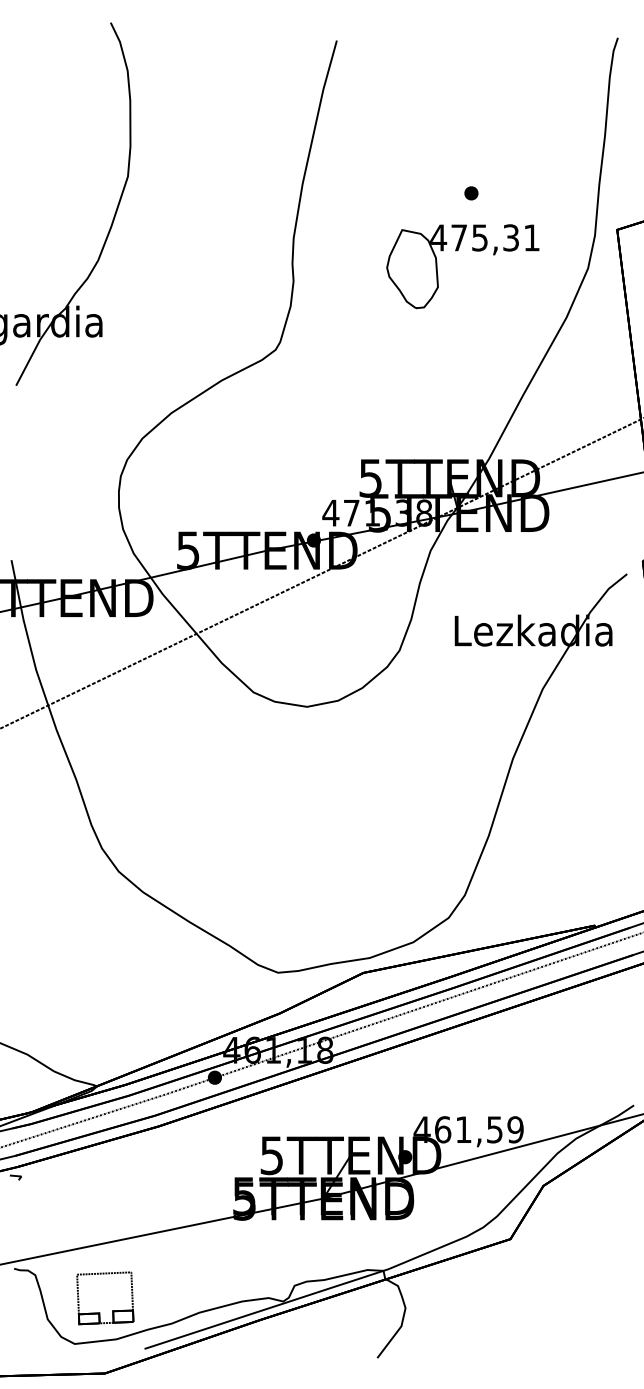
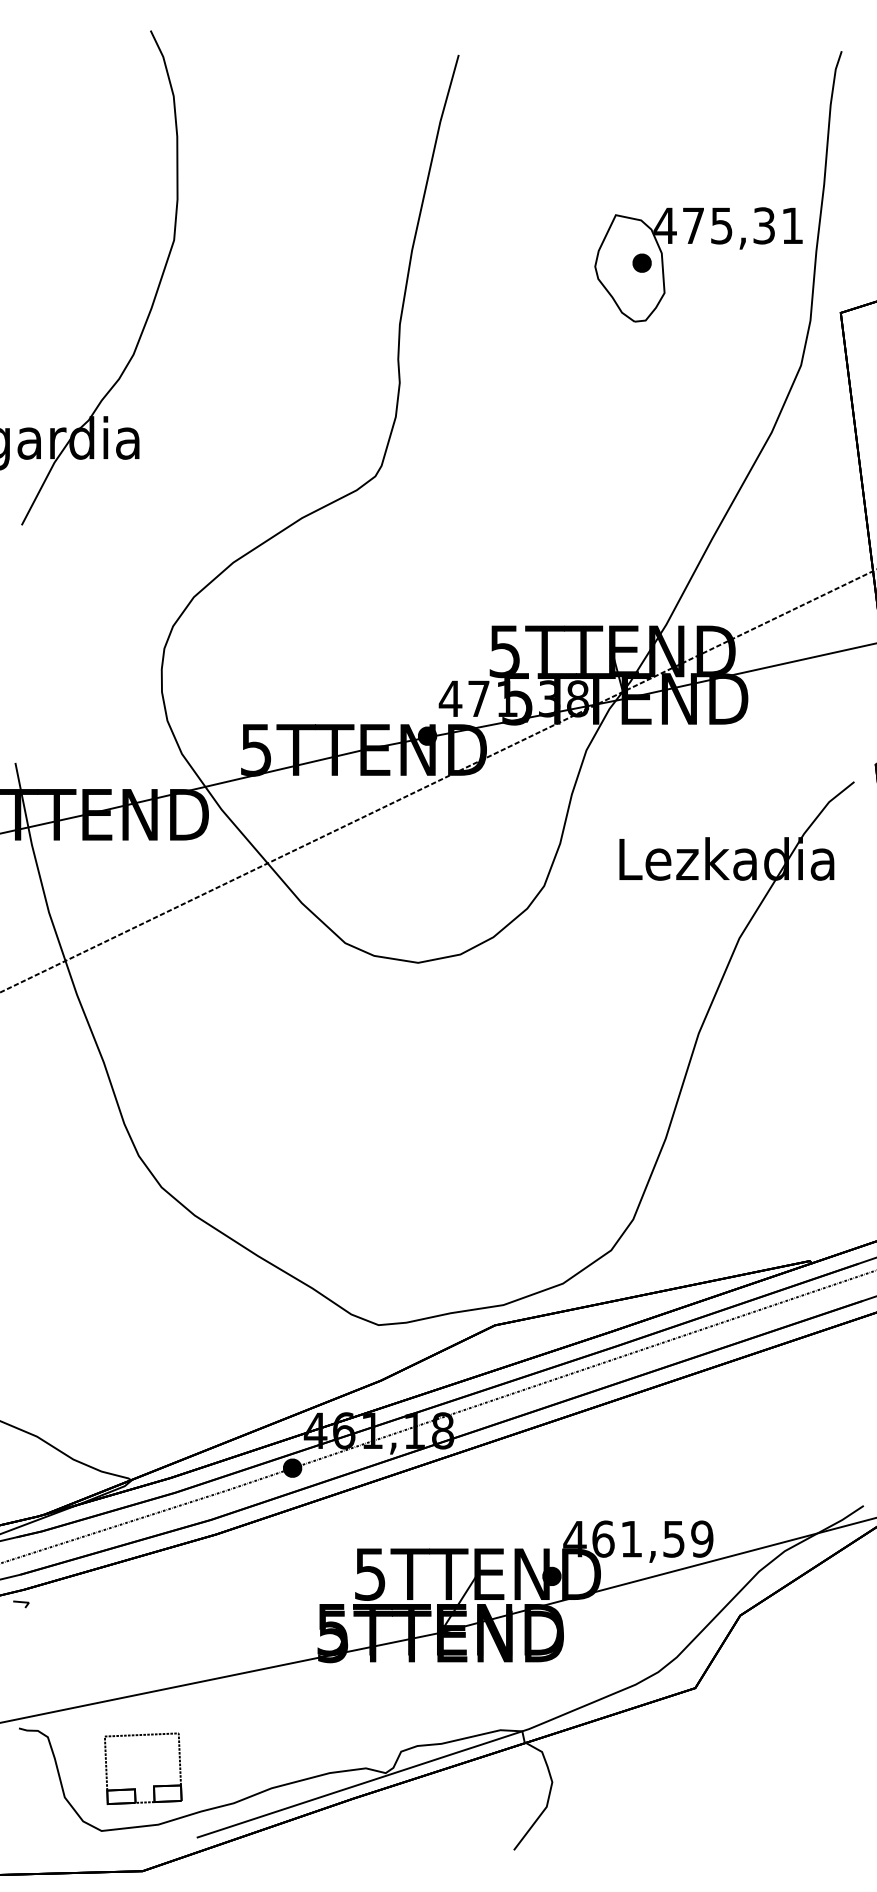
part: (458, 250) -> (692, 243), moved

